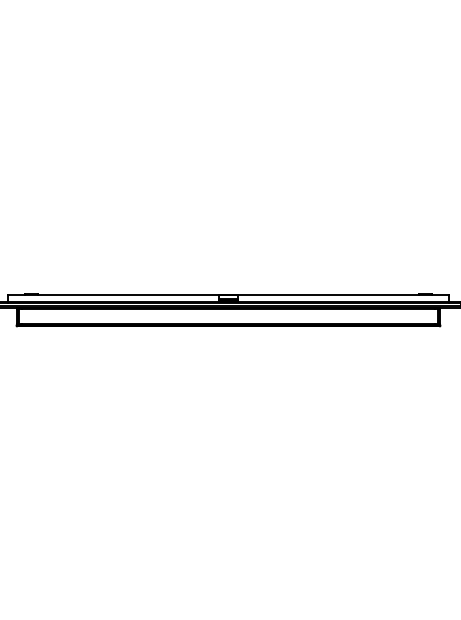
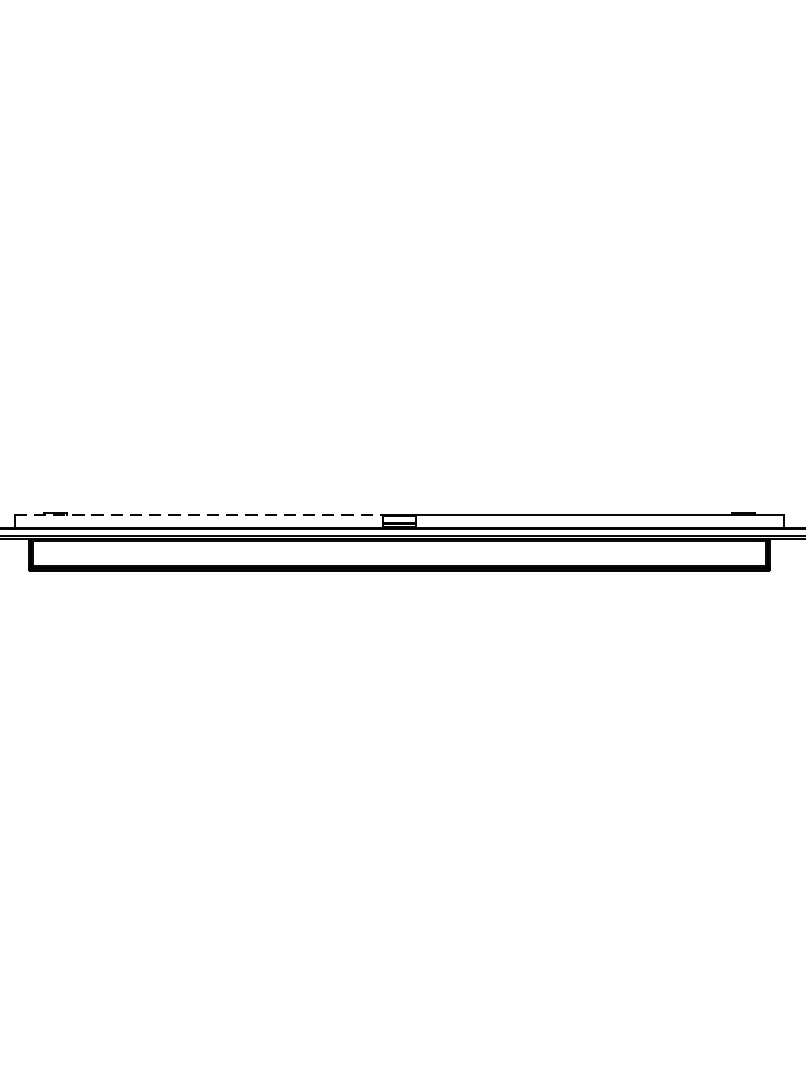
line: (114, 294) -> (200, 514), solid -> dashed

